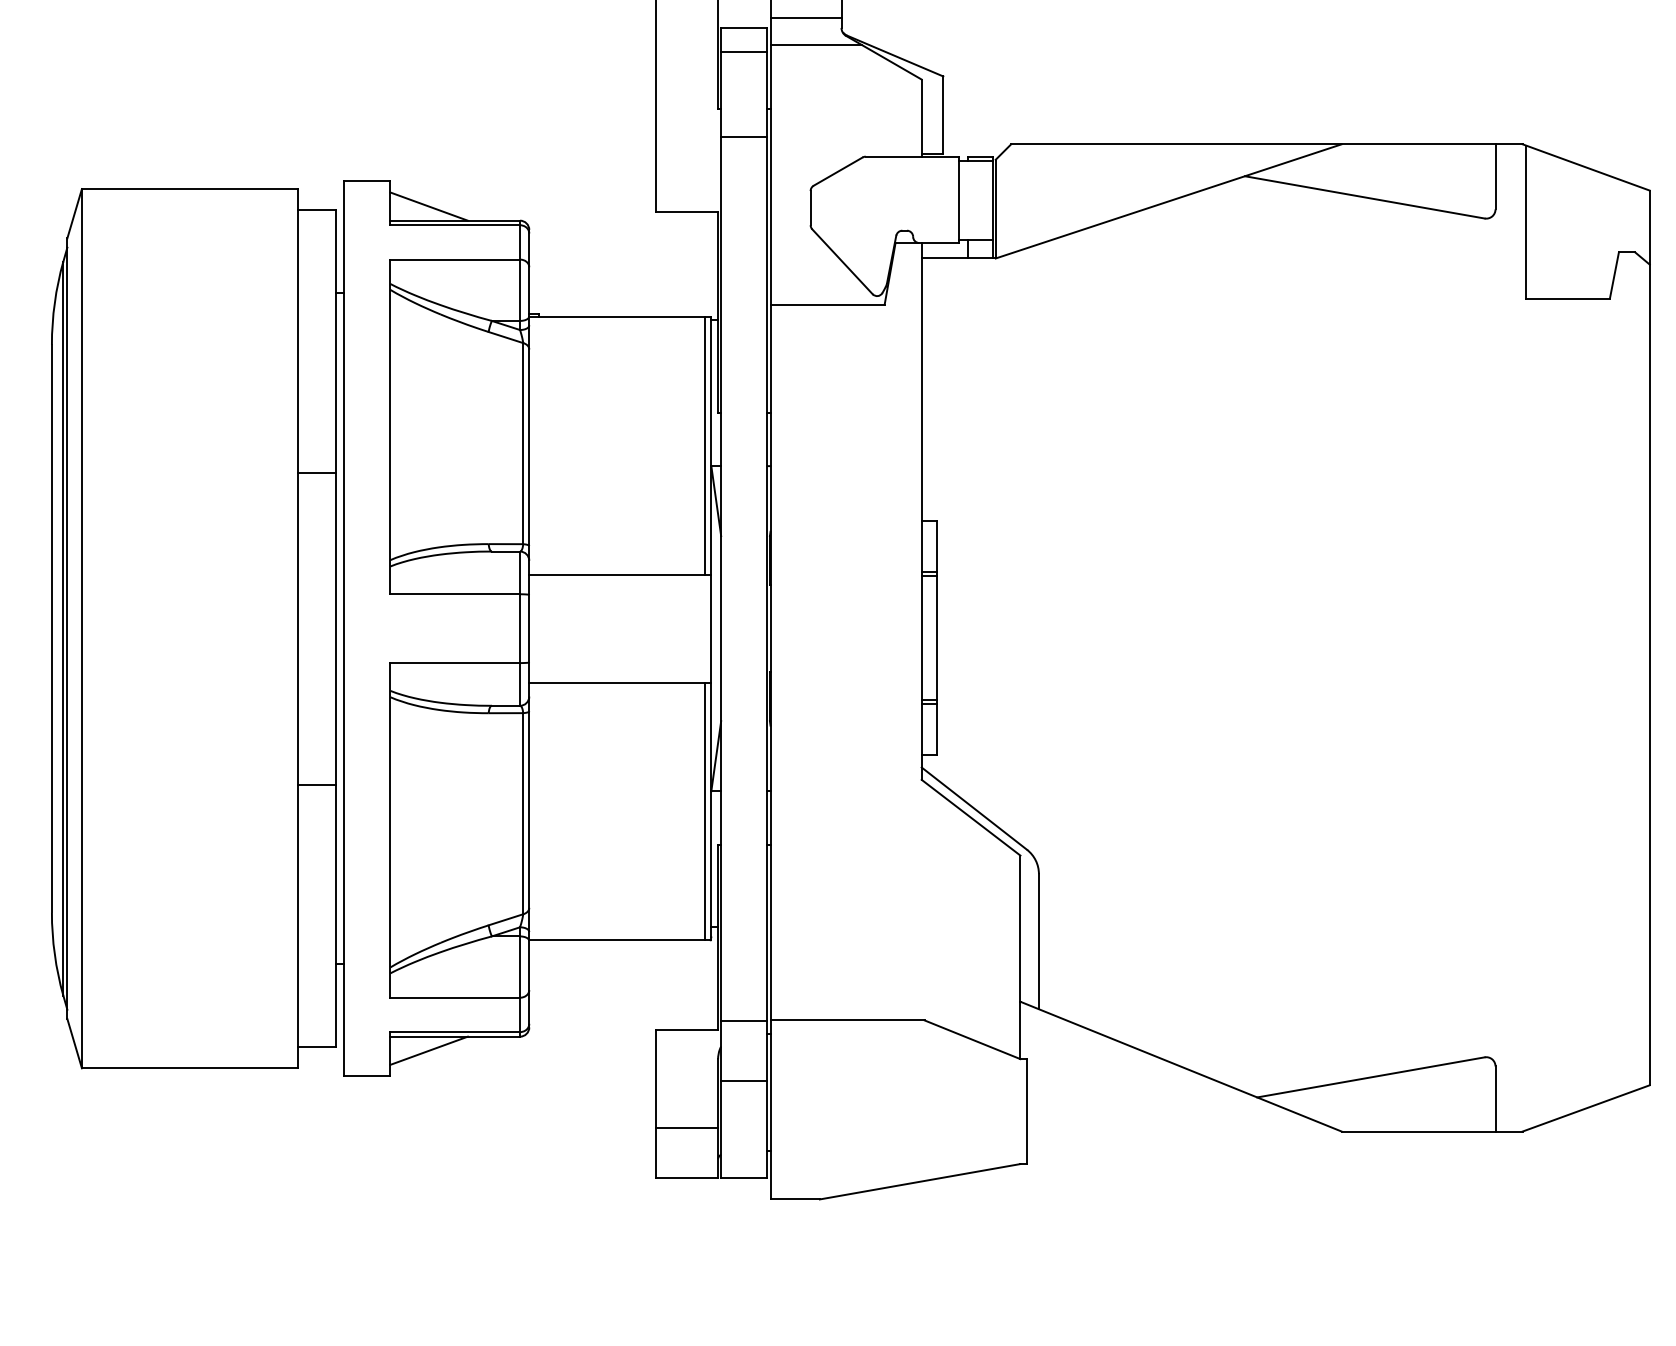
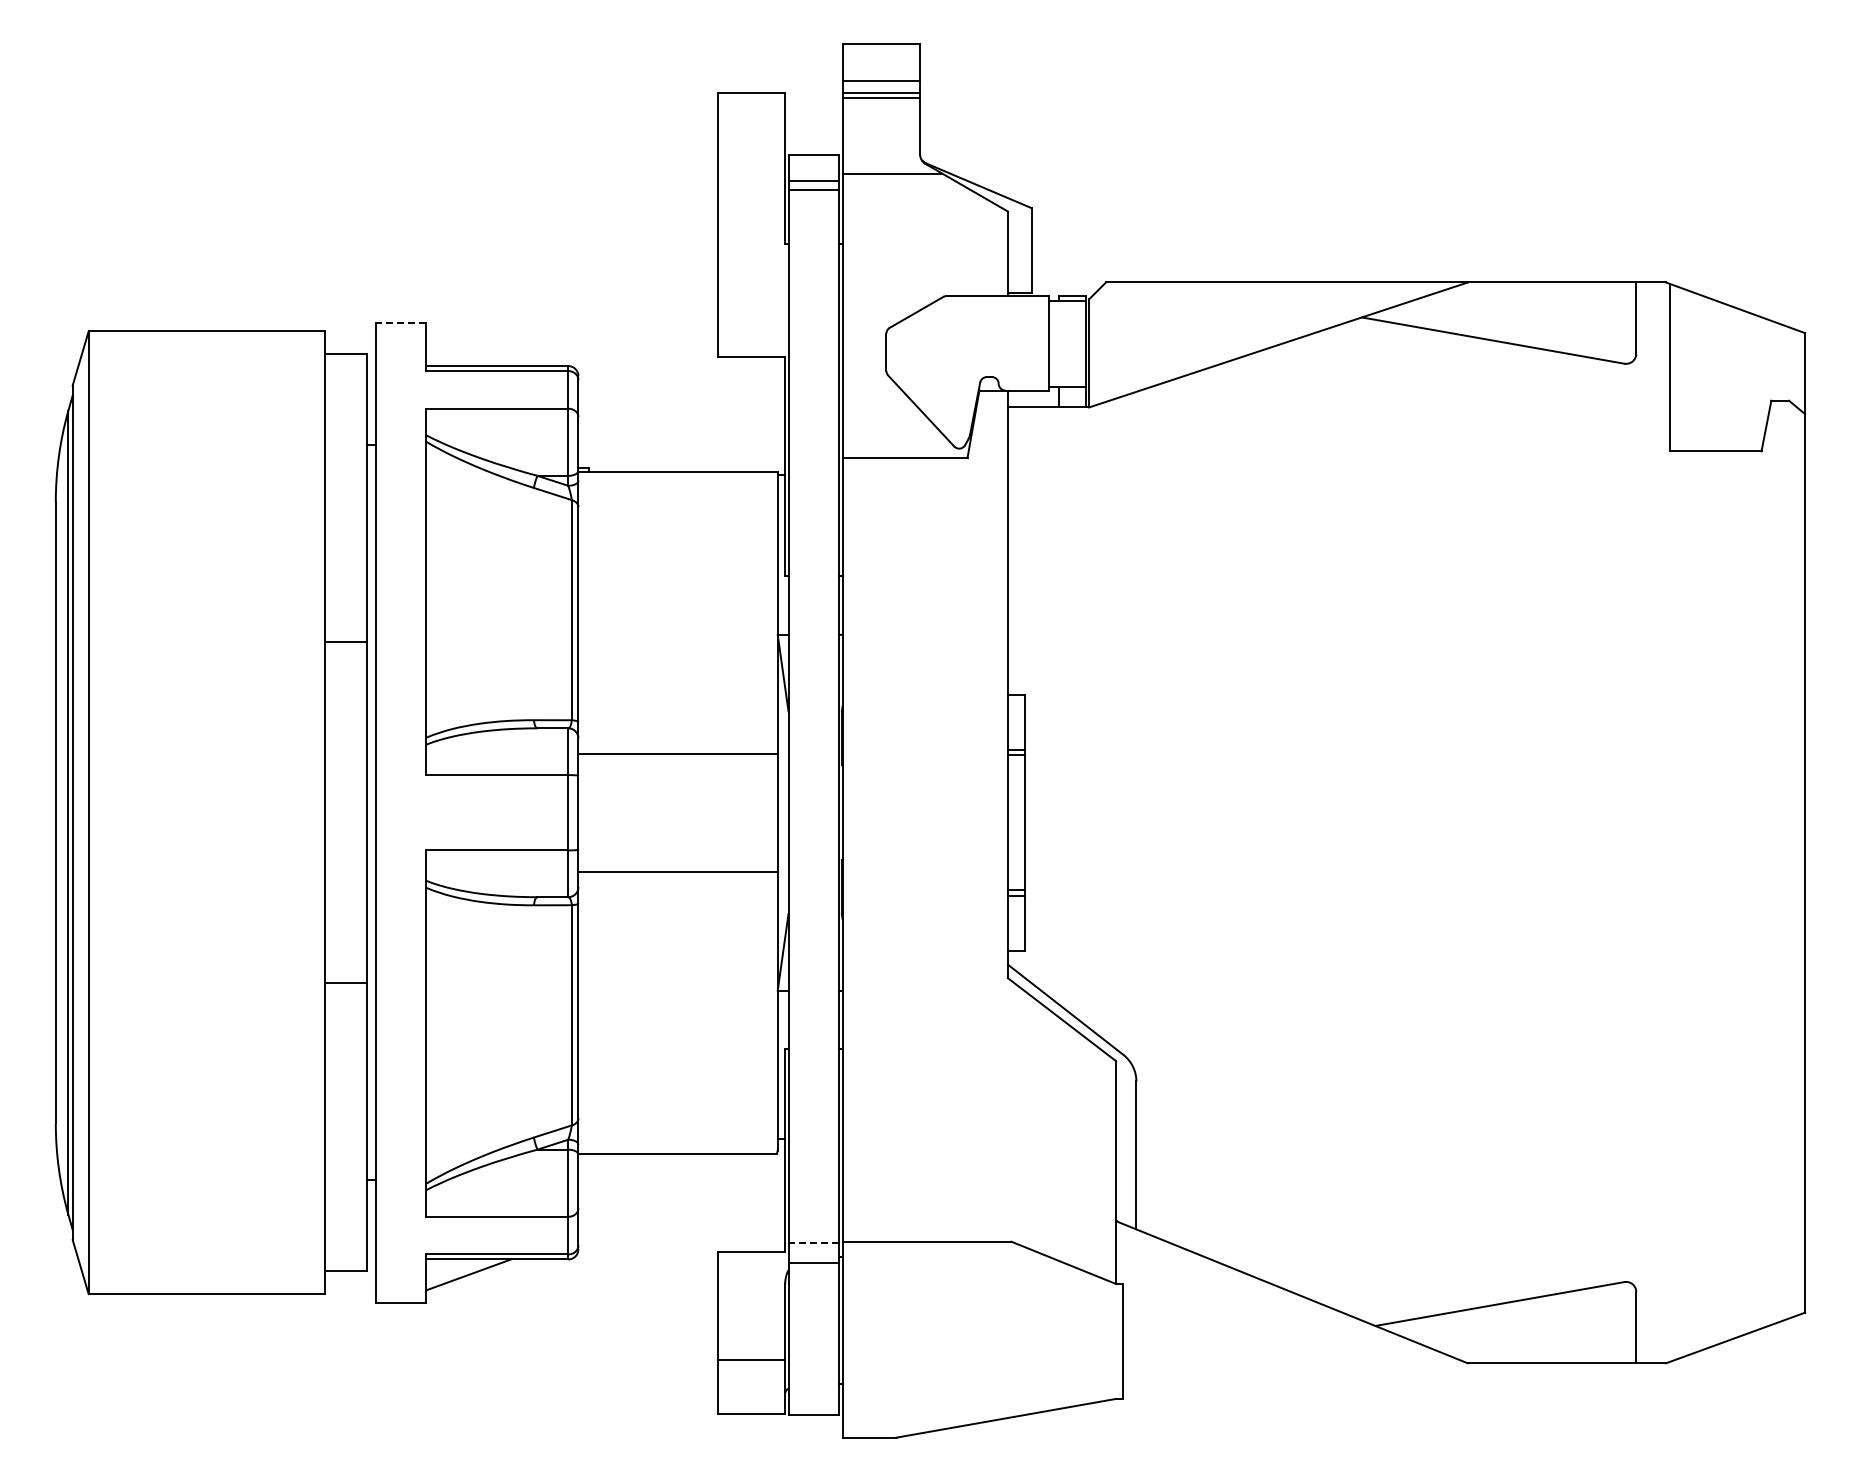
line: (806, 18) -> (881, 144), removed
line: (744, 137) -> (813, 189), moved
line: (366, 181) -> (400, 323), solid -> dashed
line: (428, 206) -> (468, 350), removed
line: (704, 445) -> (770, 612), removed
line: (704, 811) -> (770, 1012), removed
line: (744, 1021) -> (813, 1242), solid -> dashed
line: (744, 1081) -> (813, 1263), moved

